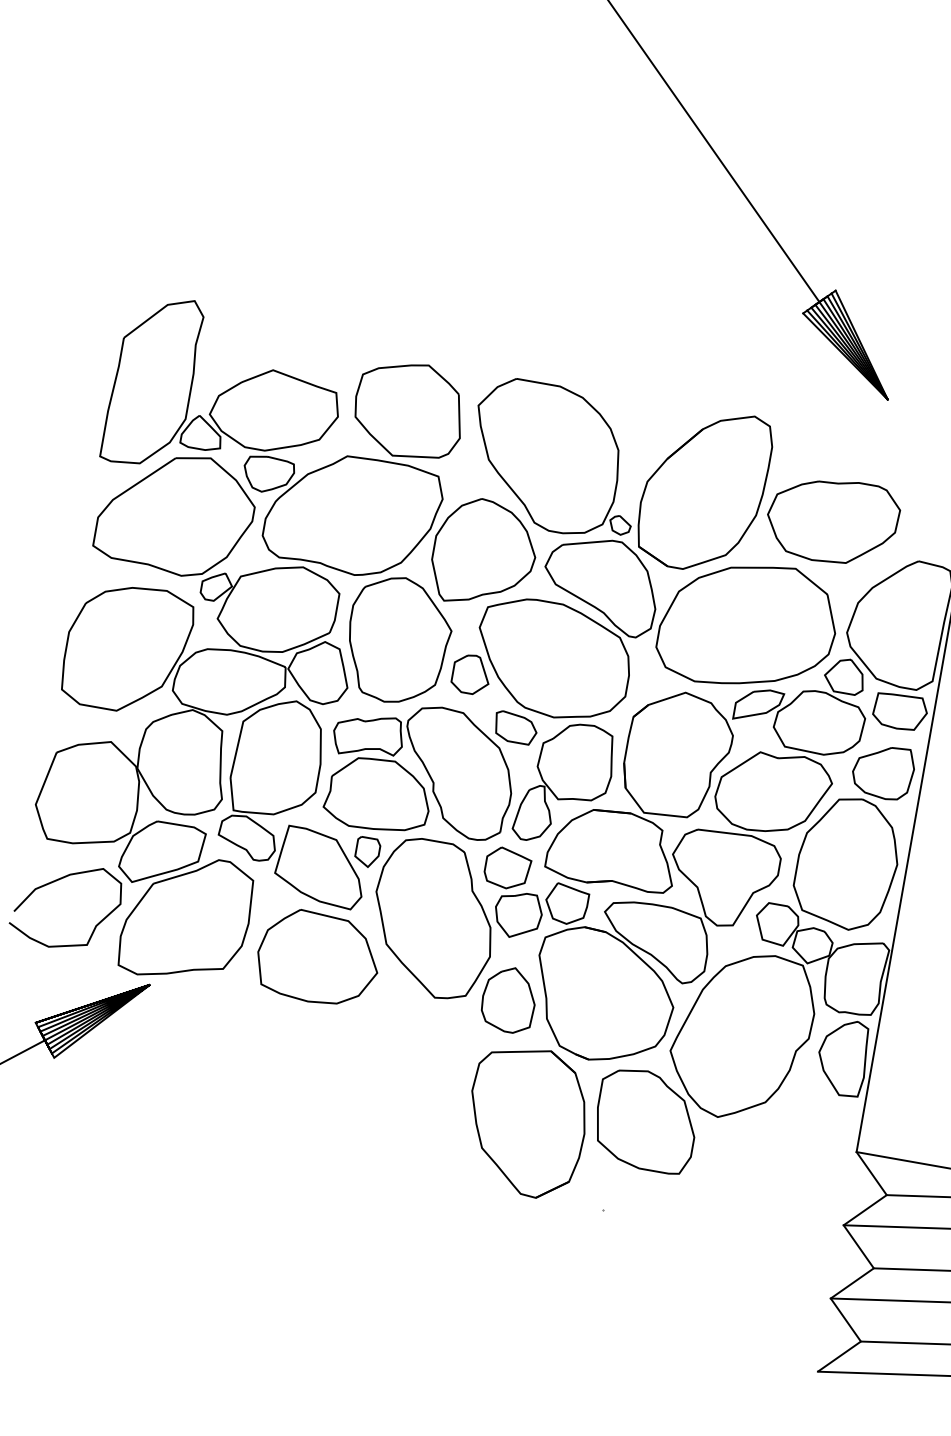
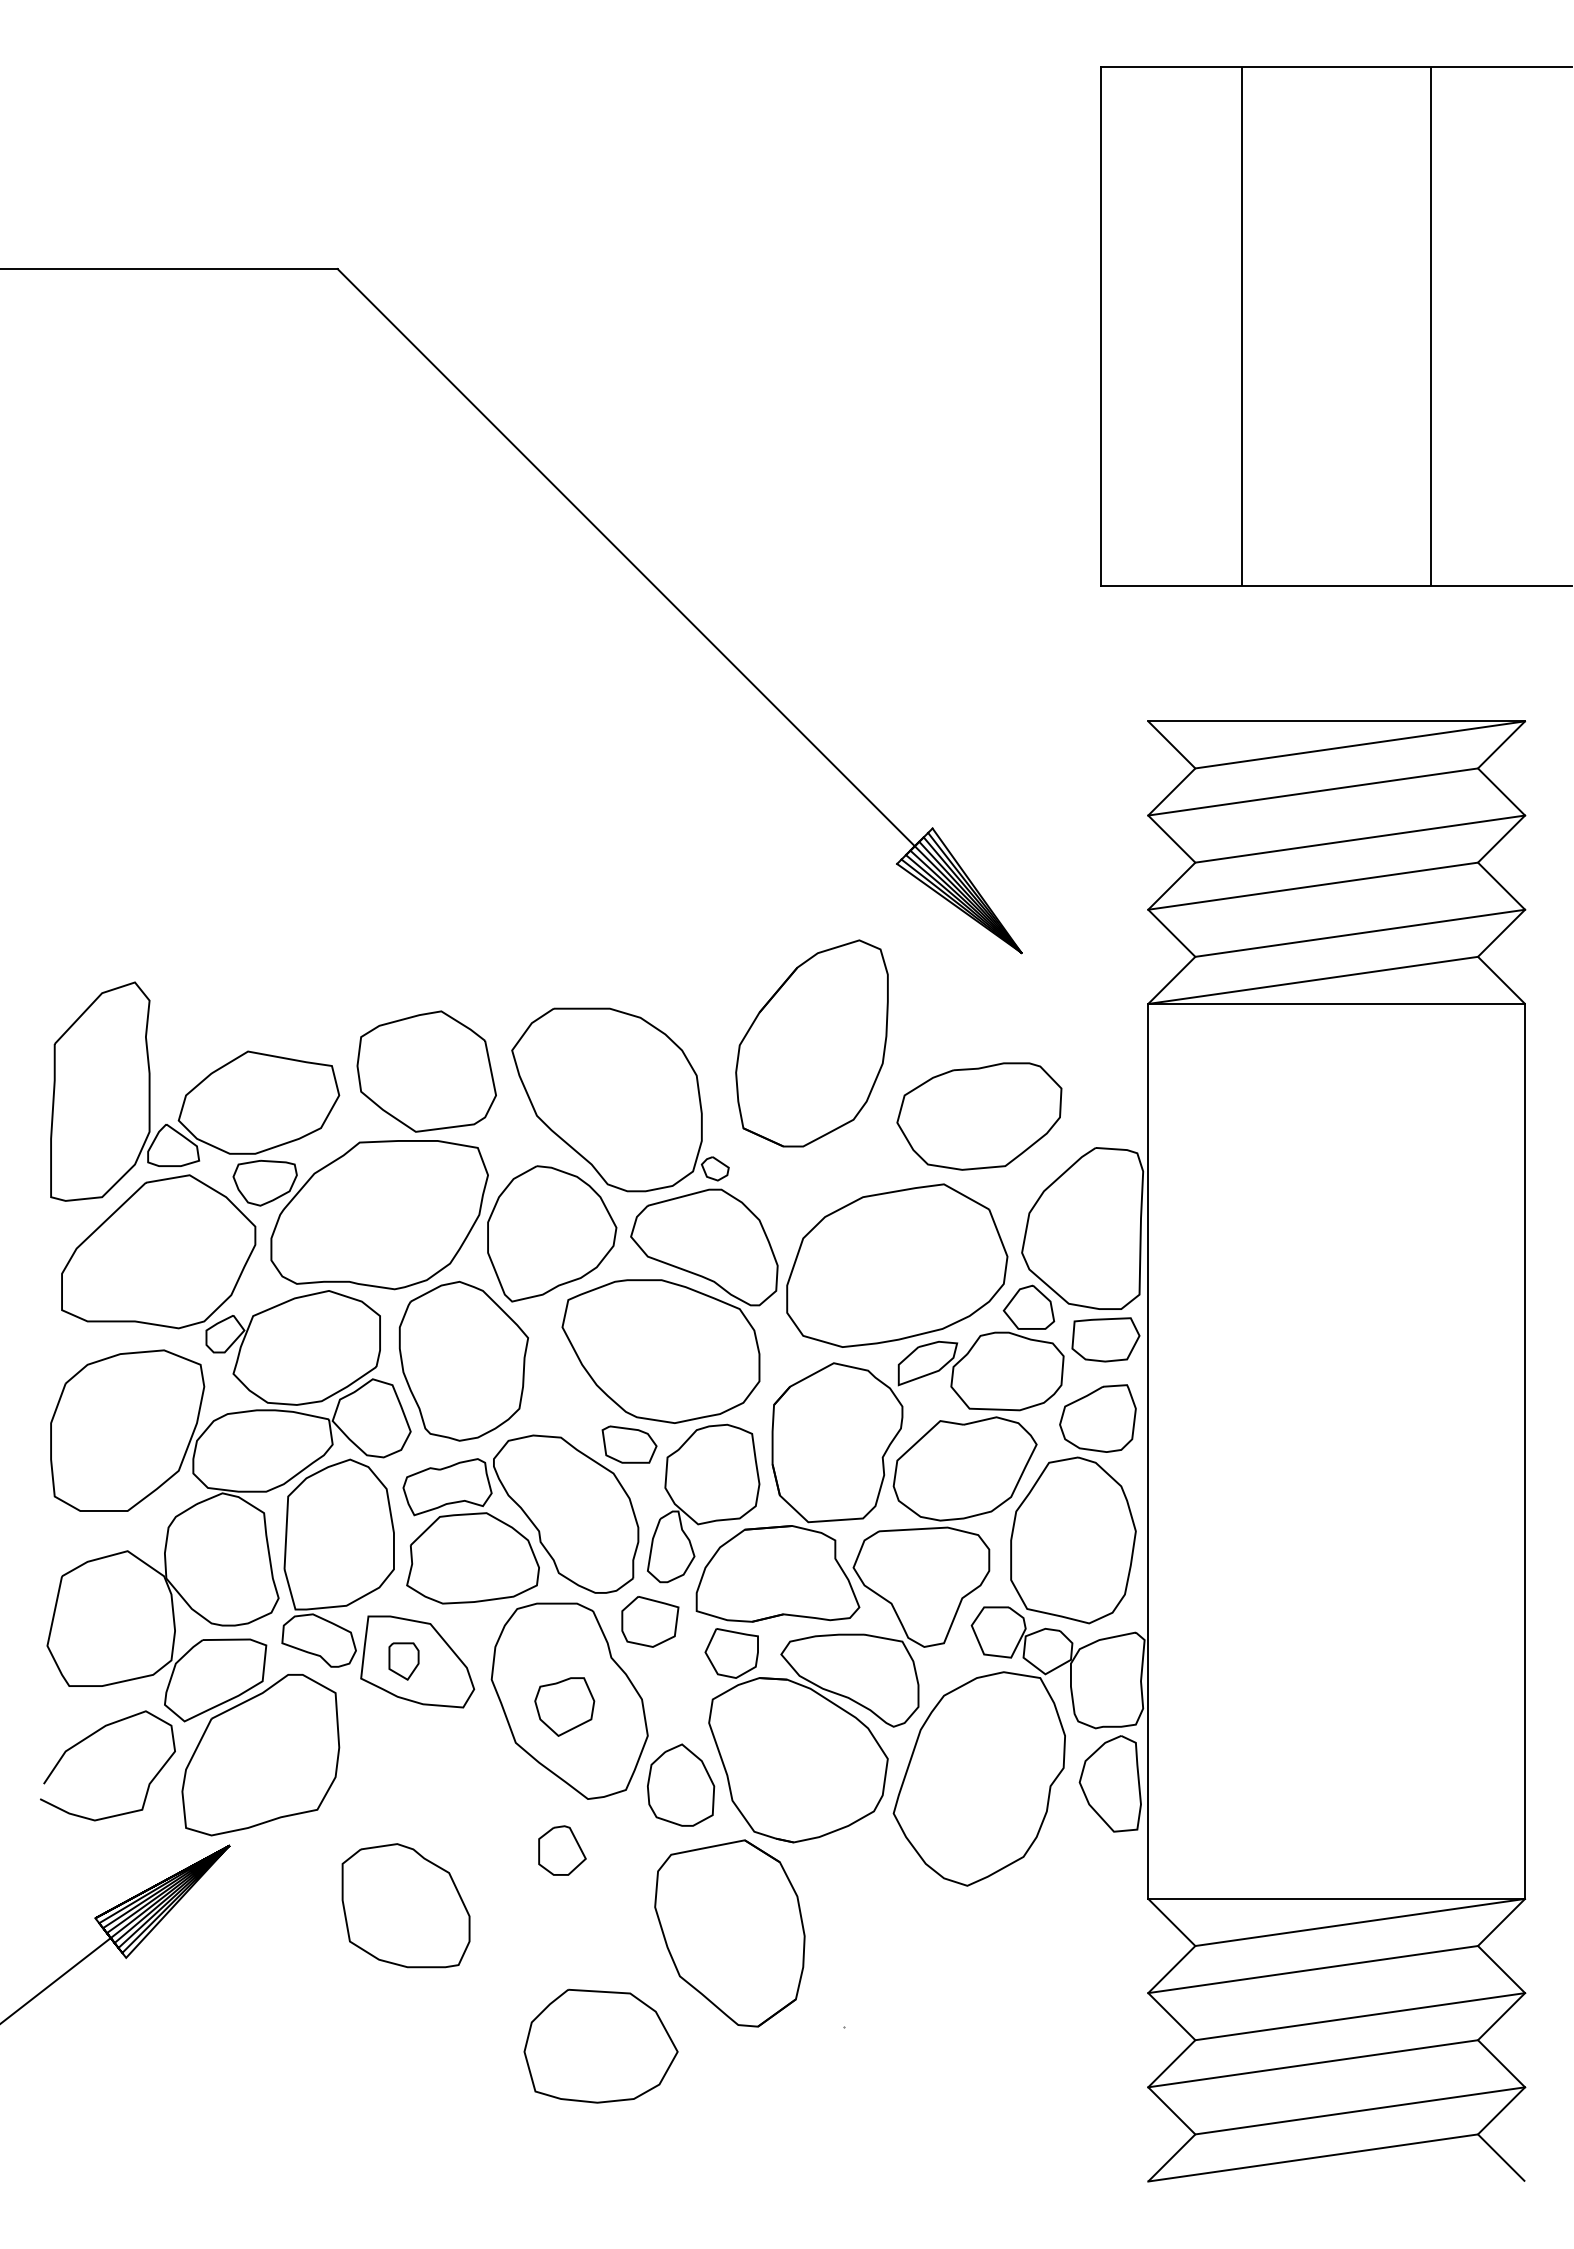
part: (703, 490) -> (811, 1043), moved
part: (471, 674) -> (562, 1850), moved
part: (367, 852) -> (403, 1661), moved
part: (517, 914) -> (564, 1706), moved
part: (318, 957) -> (600, 2045), moved
part: (646, 1120) -> (405, 1905), moved

